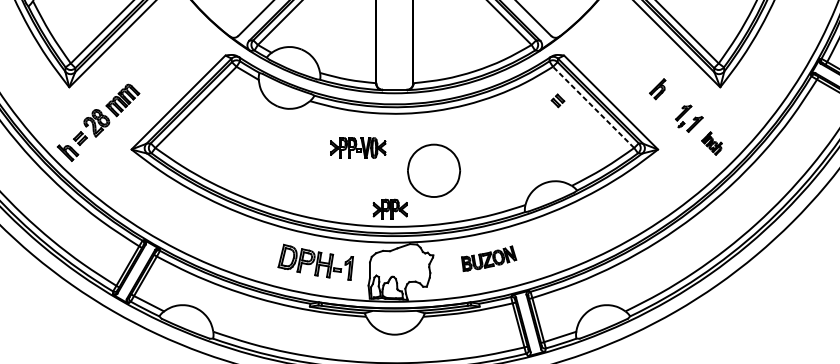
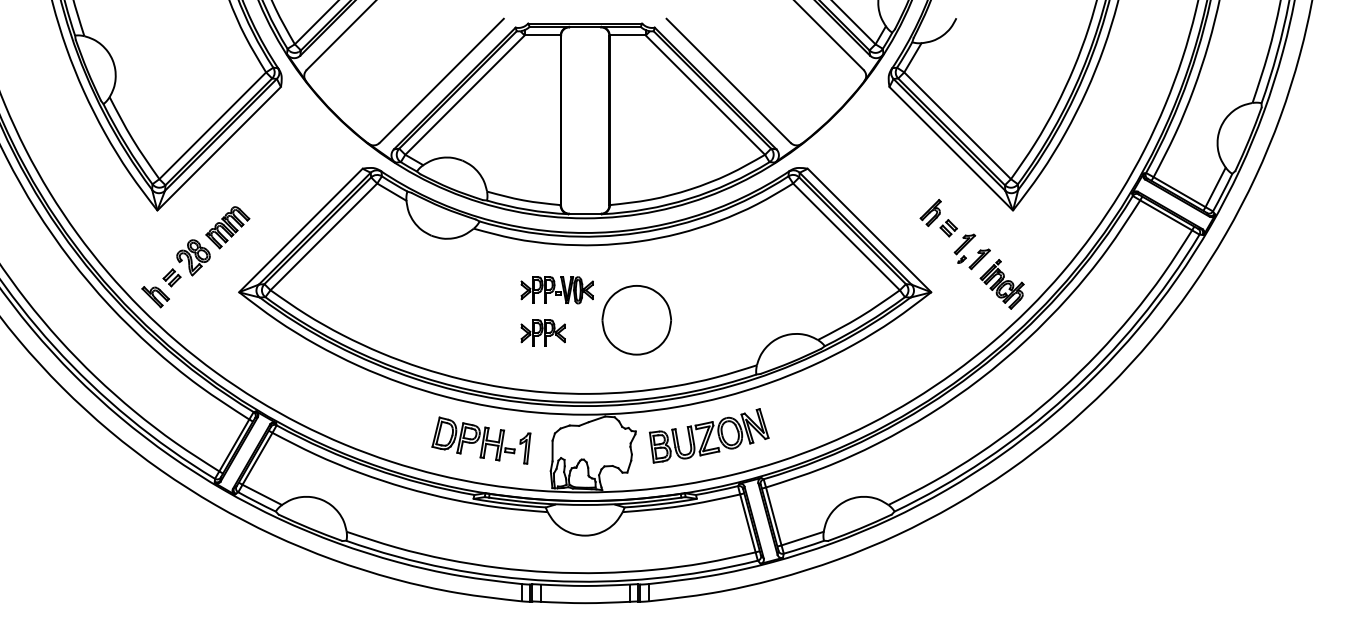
part: (557, 101) -> (948, 228), moved
line: (593, 107) -> (846, 236), dashed -> solid
part: (711, 143) -> (1001, 284), size x1.67
part: (357, 148) -> (556, 290), moved
part: (389, 209) -> (542, 332), moved
part: (488, 258) -> (708, 435), size x1.67

